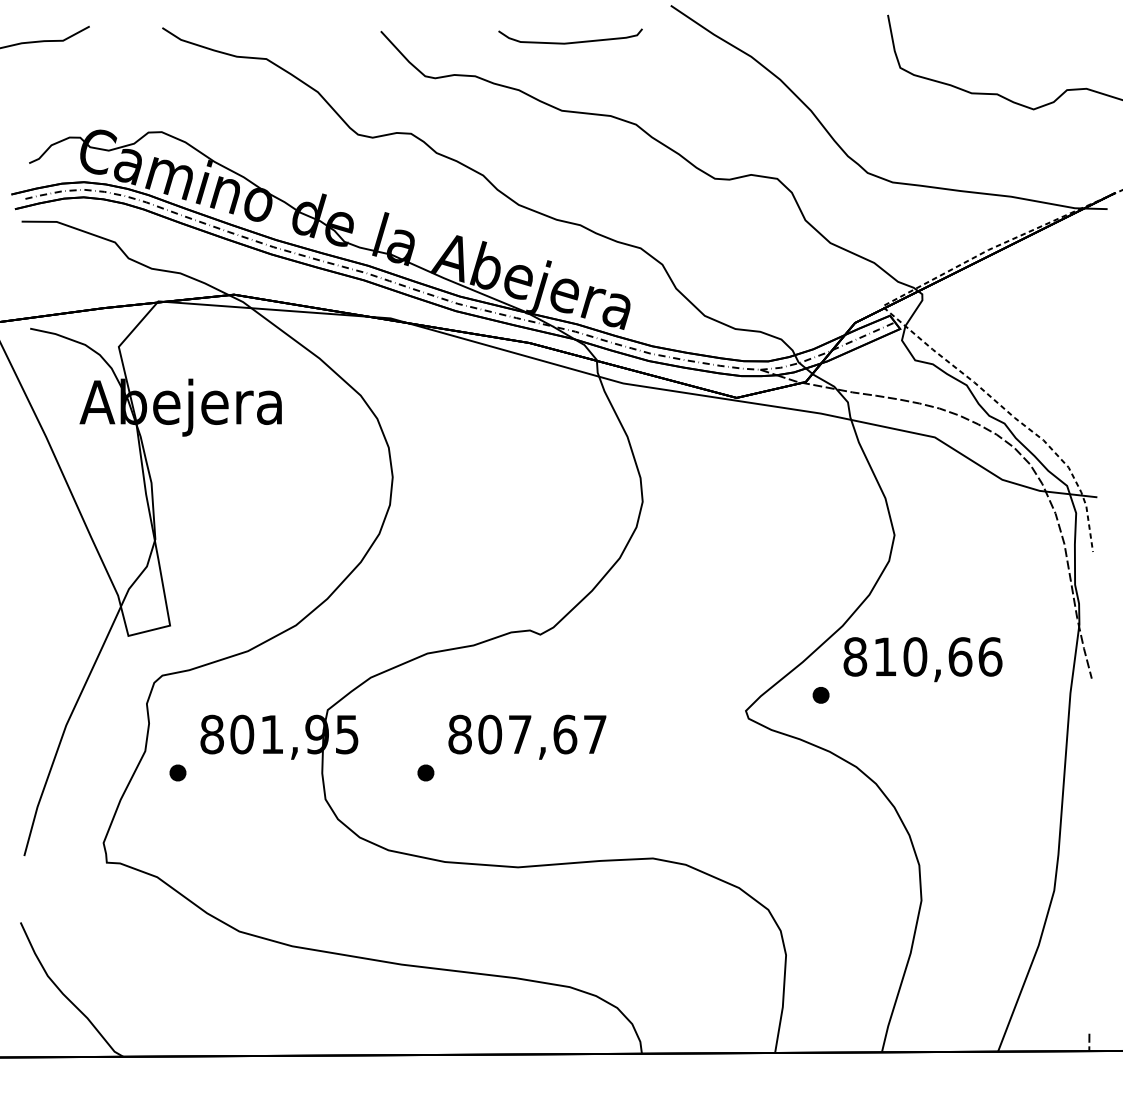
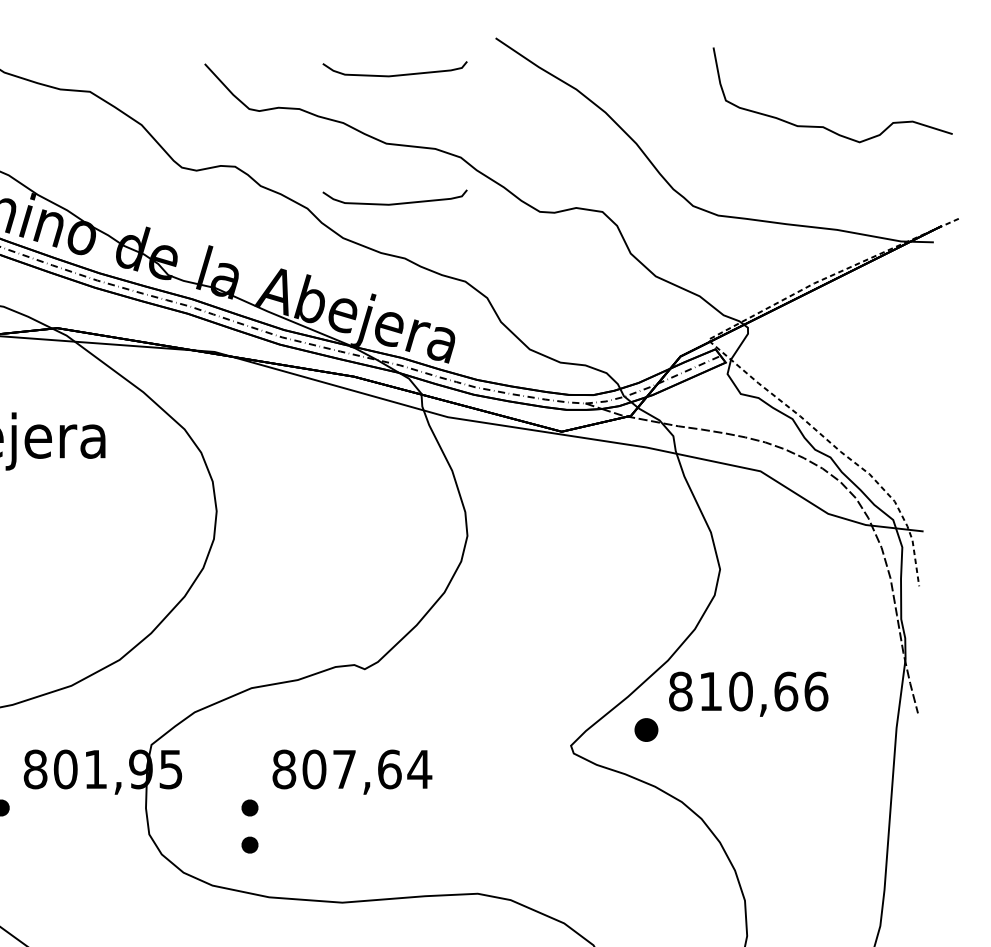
curve: (573, 169) -> (398, 202), added
part: (820, 695) -> (645, 730), size x1.4
text: (594, 734) -> (419, 769), 807,67 -> 807,64
part: (425, 809) -> (249, 844), added

